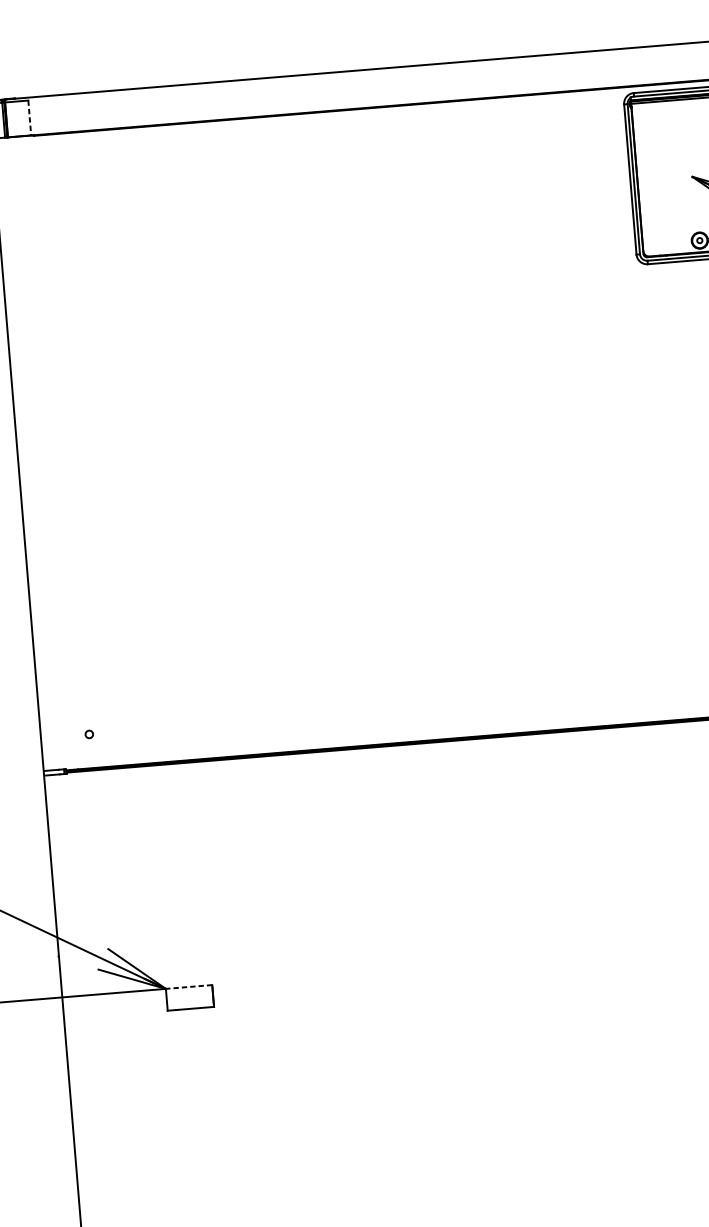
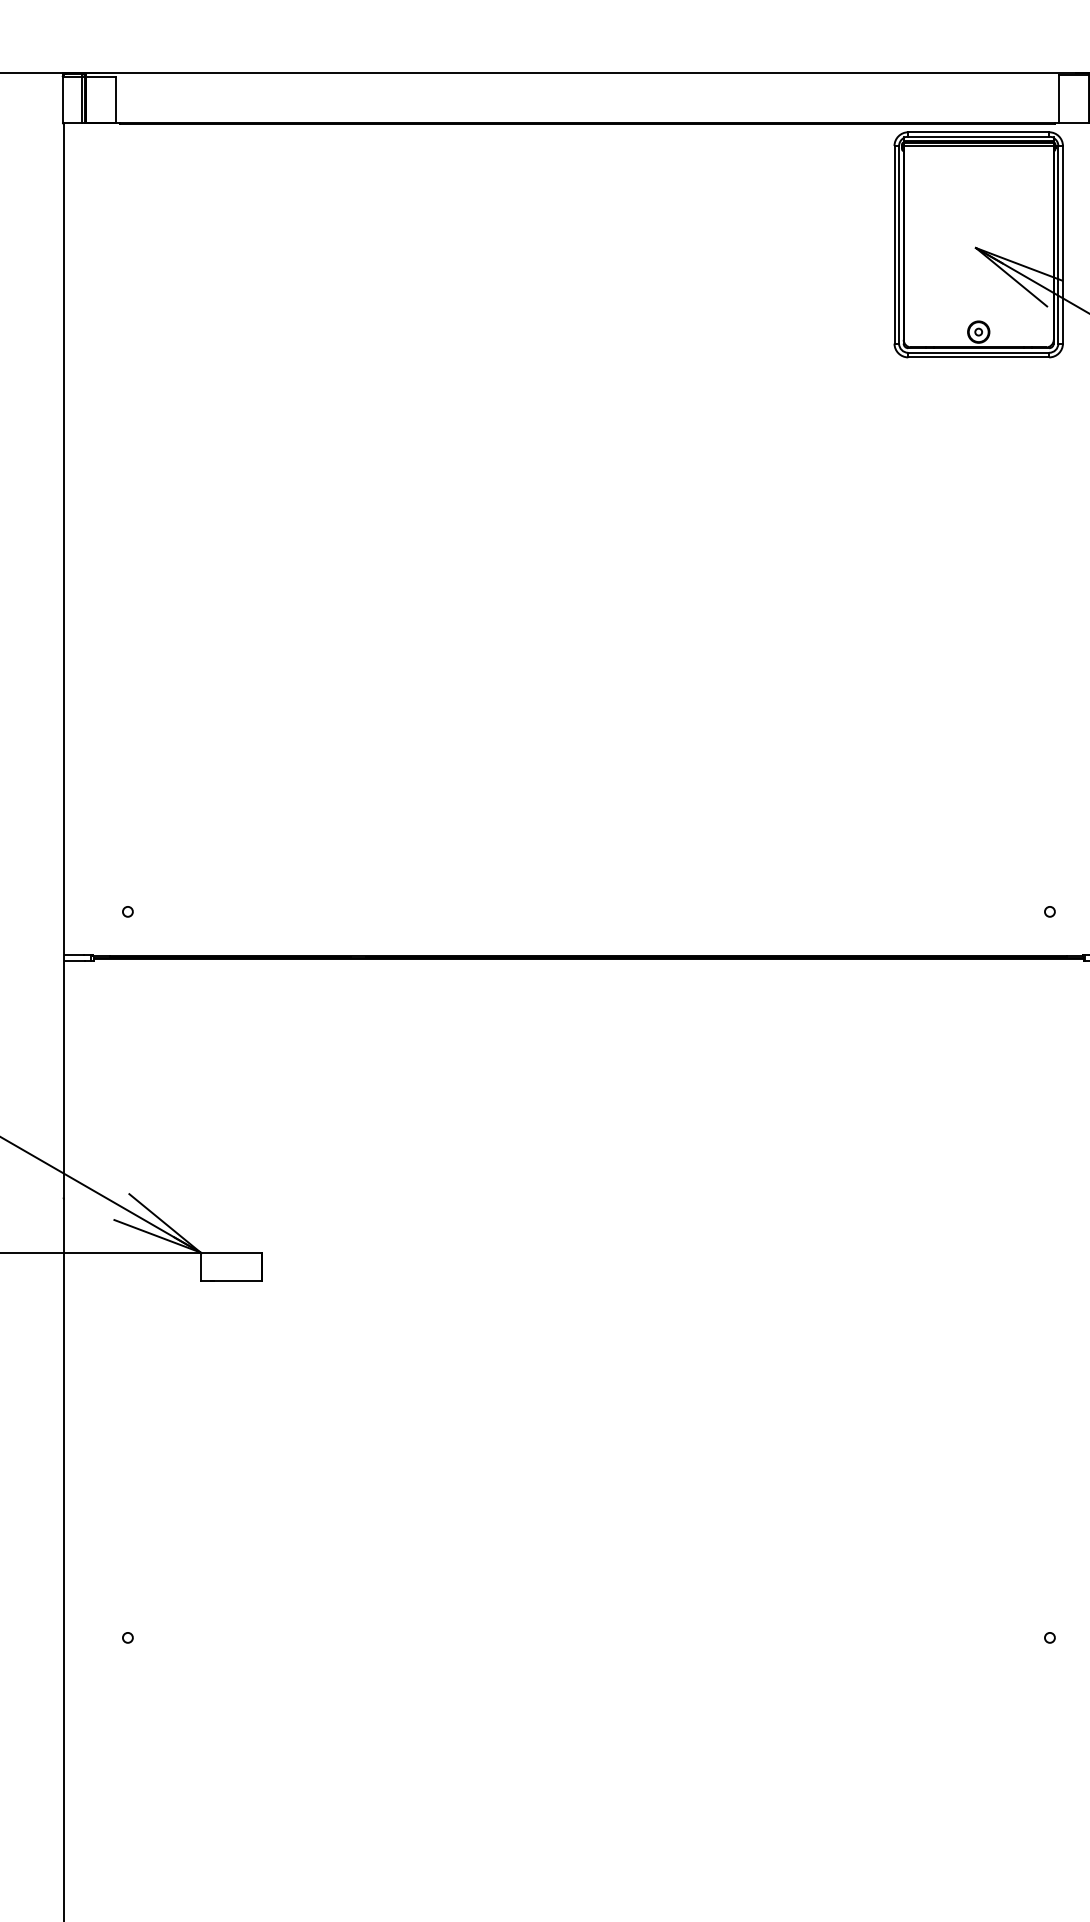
line: (29, 117) -> (116, 99), dashed -> solid
line: (188, 986) -> (230, 1252), dashed -> solid

